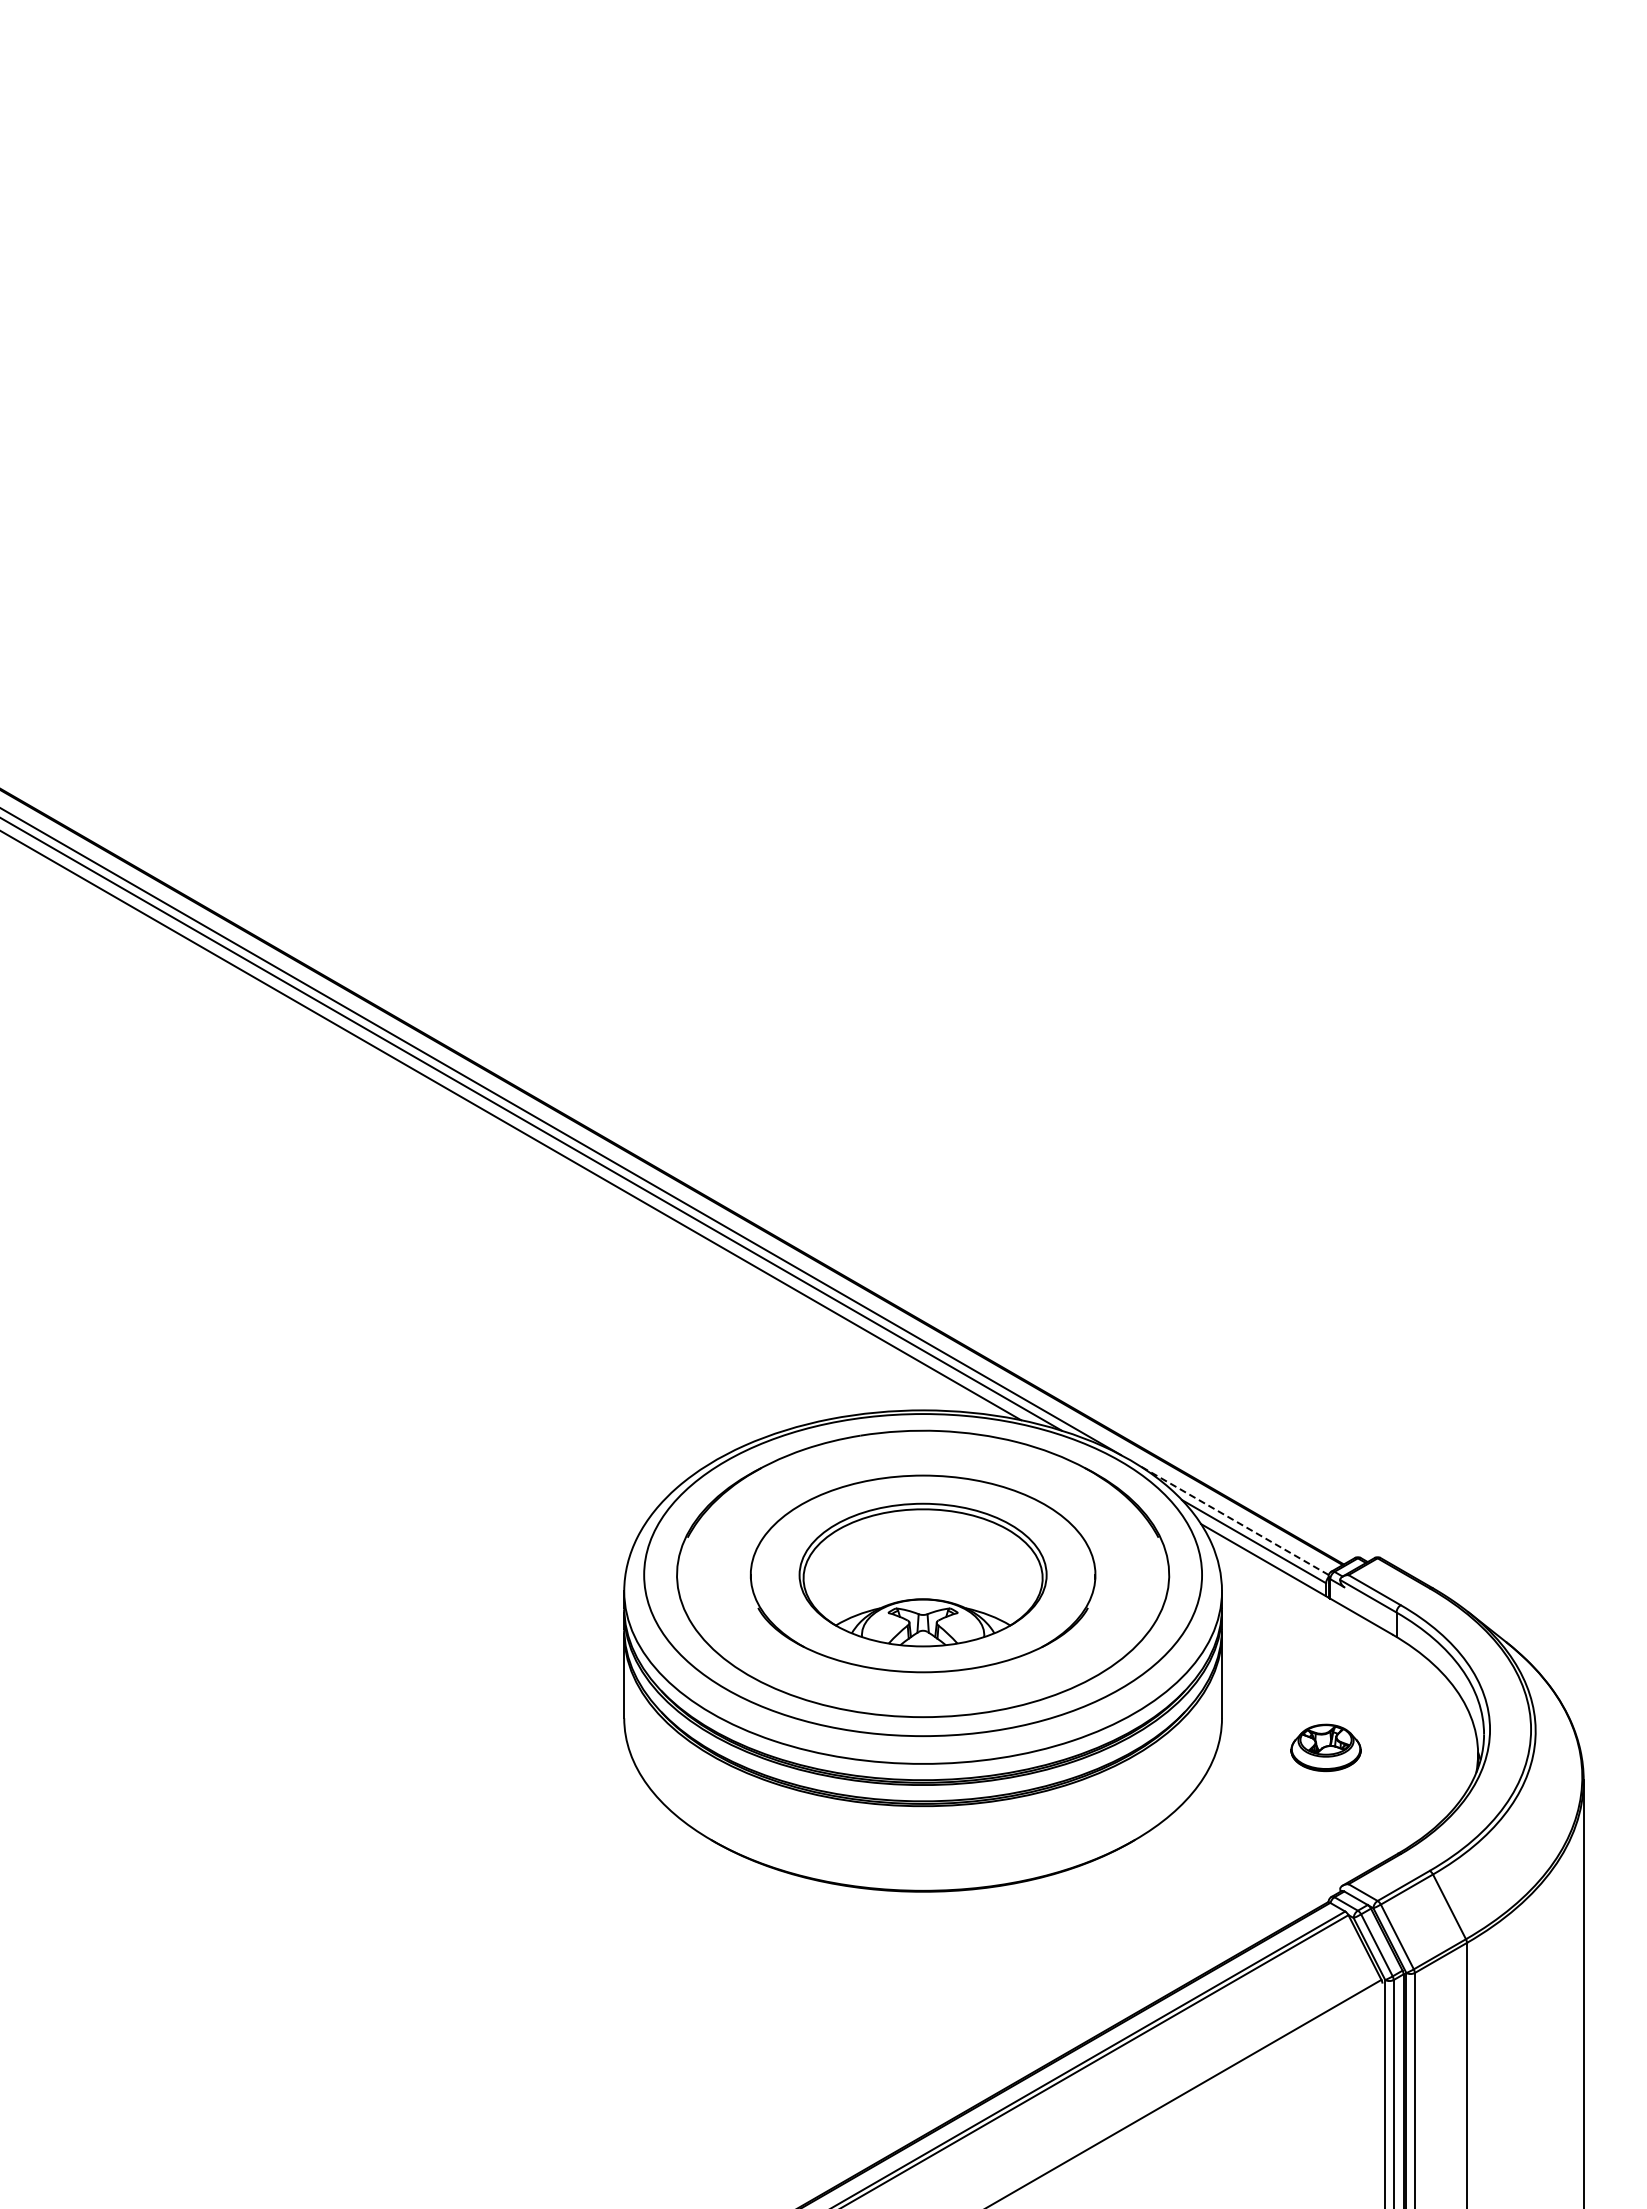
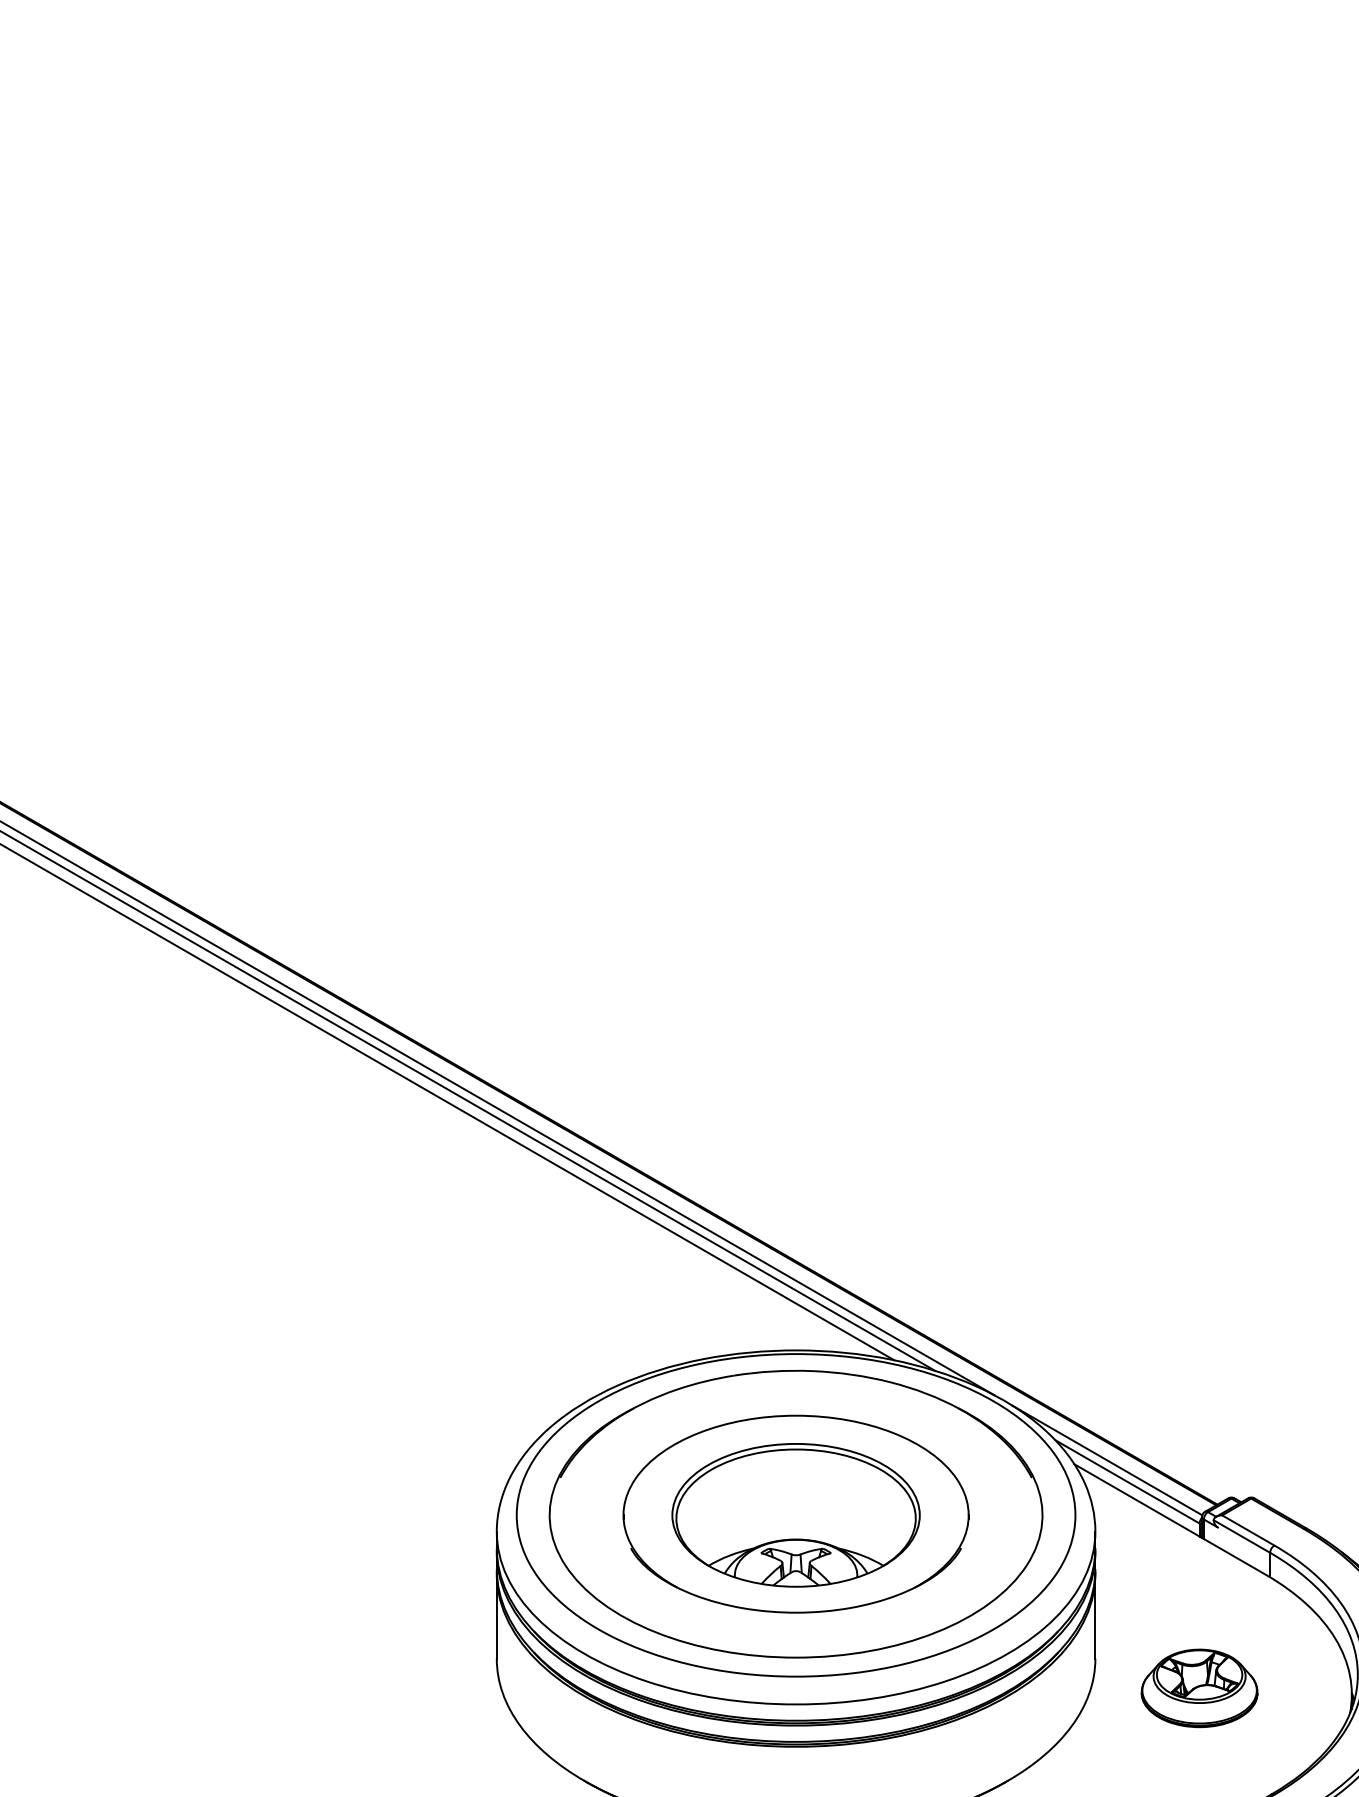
line: (1233, 1520) -> (1106, 1460), dashed -> solid
part: (1325, 1747) -> (1199, 1688), size x1.67

